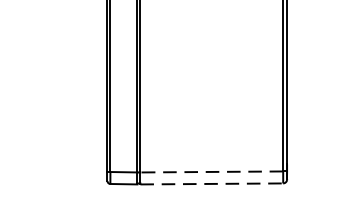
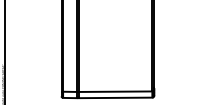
line: (211, 171) -> (115, 91), dashed -> solid
line: (211, 183) -> (115, 97), dashed -> solid

